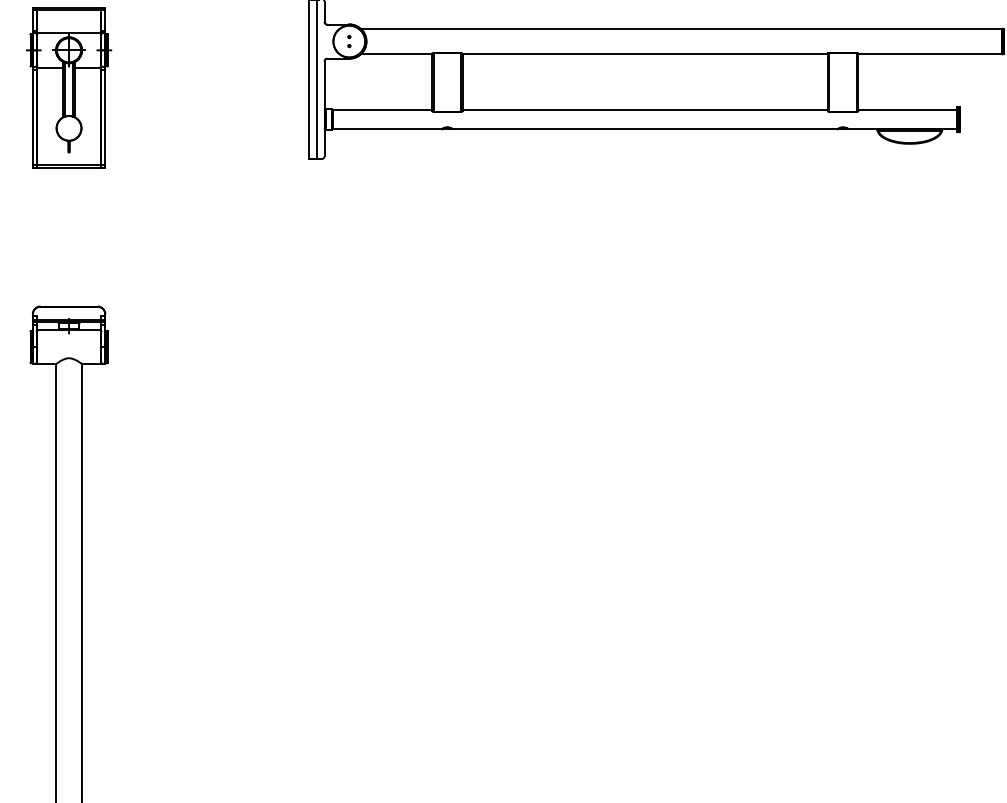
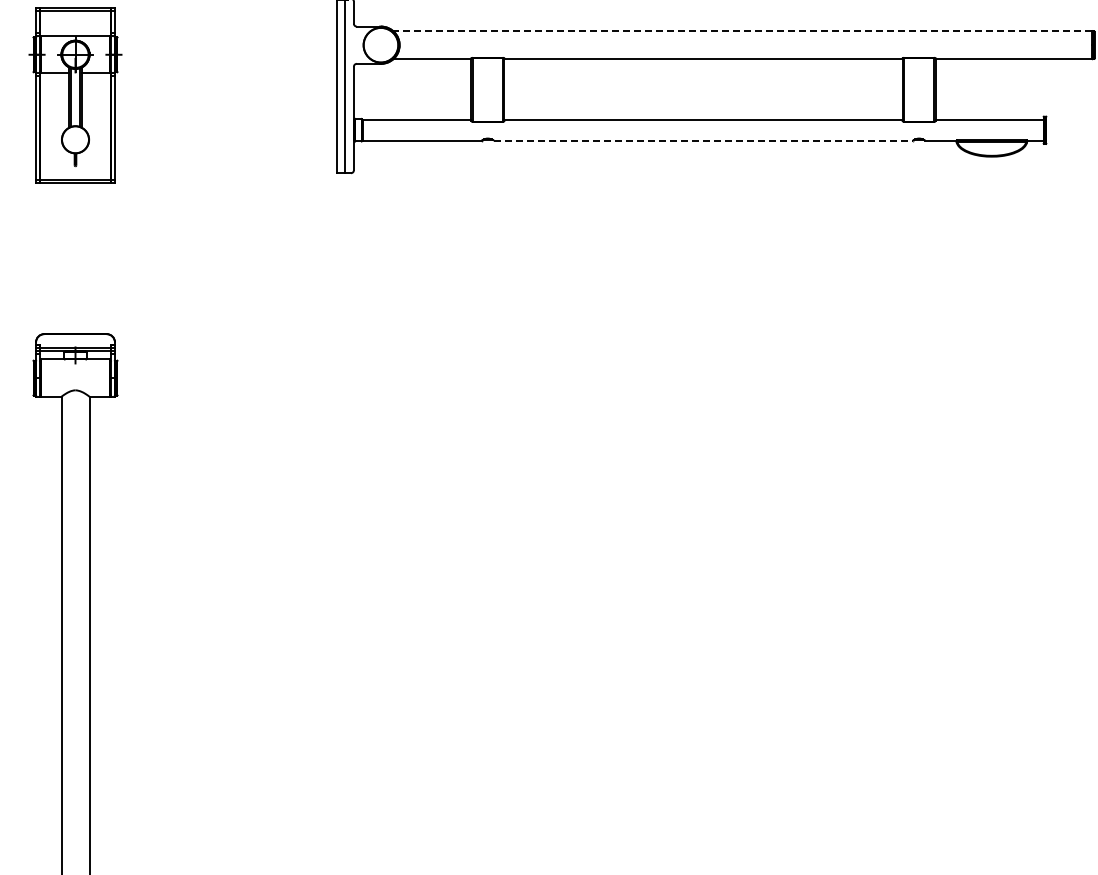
line: (681, 28) -> (742, 31), solid -> dashed
part: (349, 41) -> (381, 45), removed
line: (645, 129) -> (703, 140), solid -> dashed

